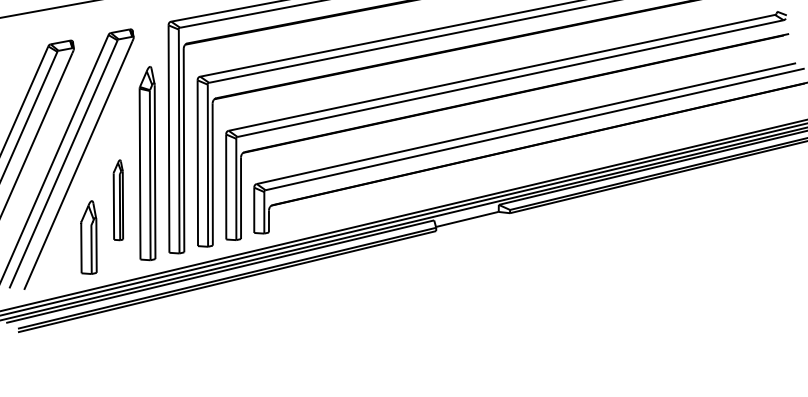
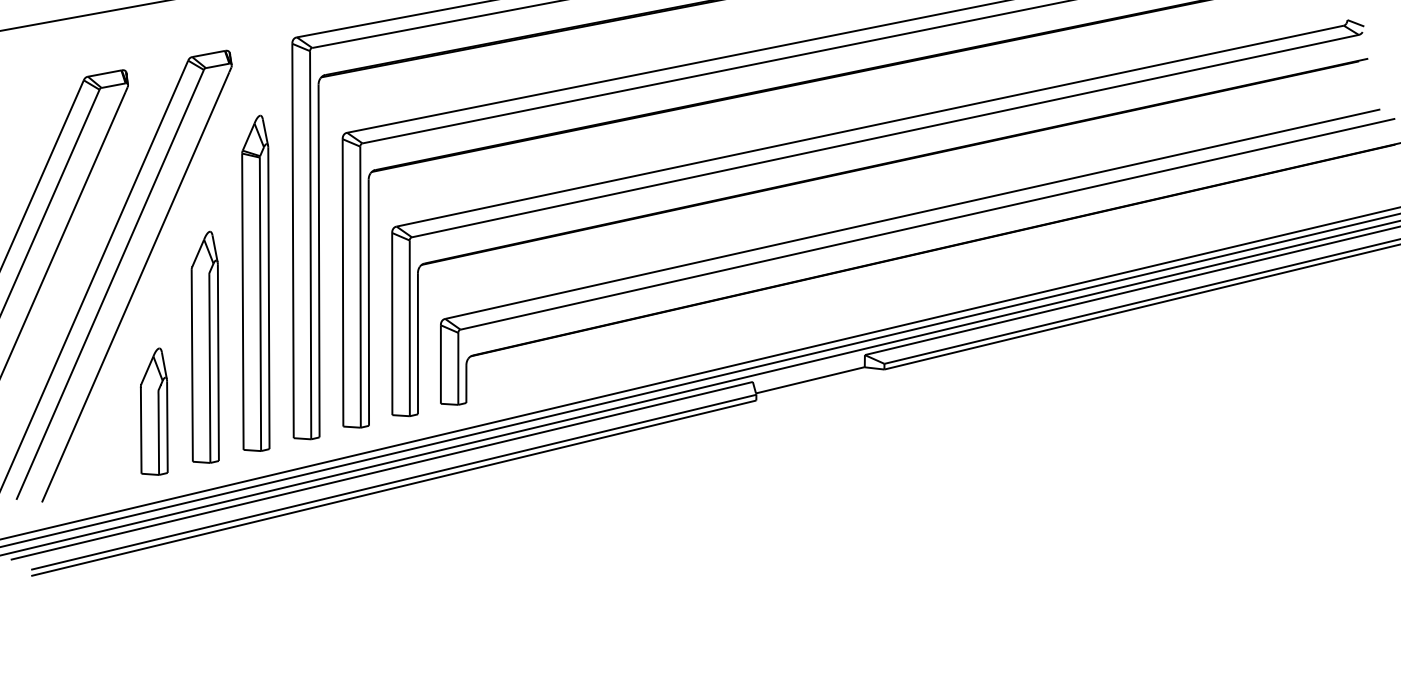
part: (118, 199) -> (205, 345), size x1.67

